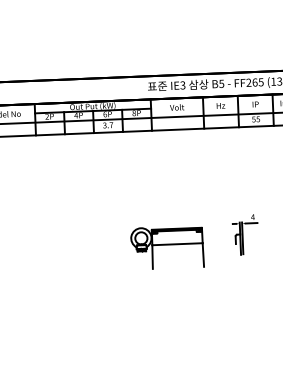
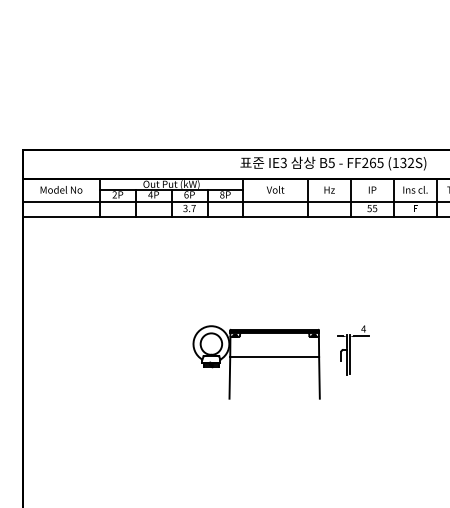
part: (167, 247) -> (256, 362), size x1.43

